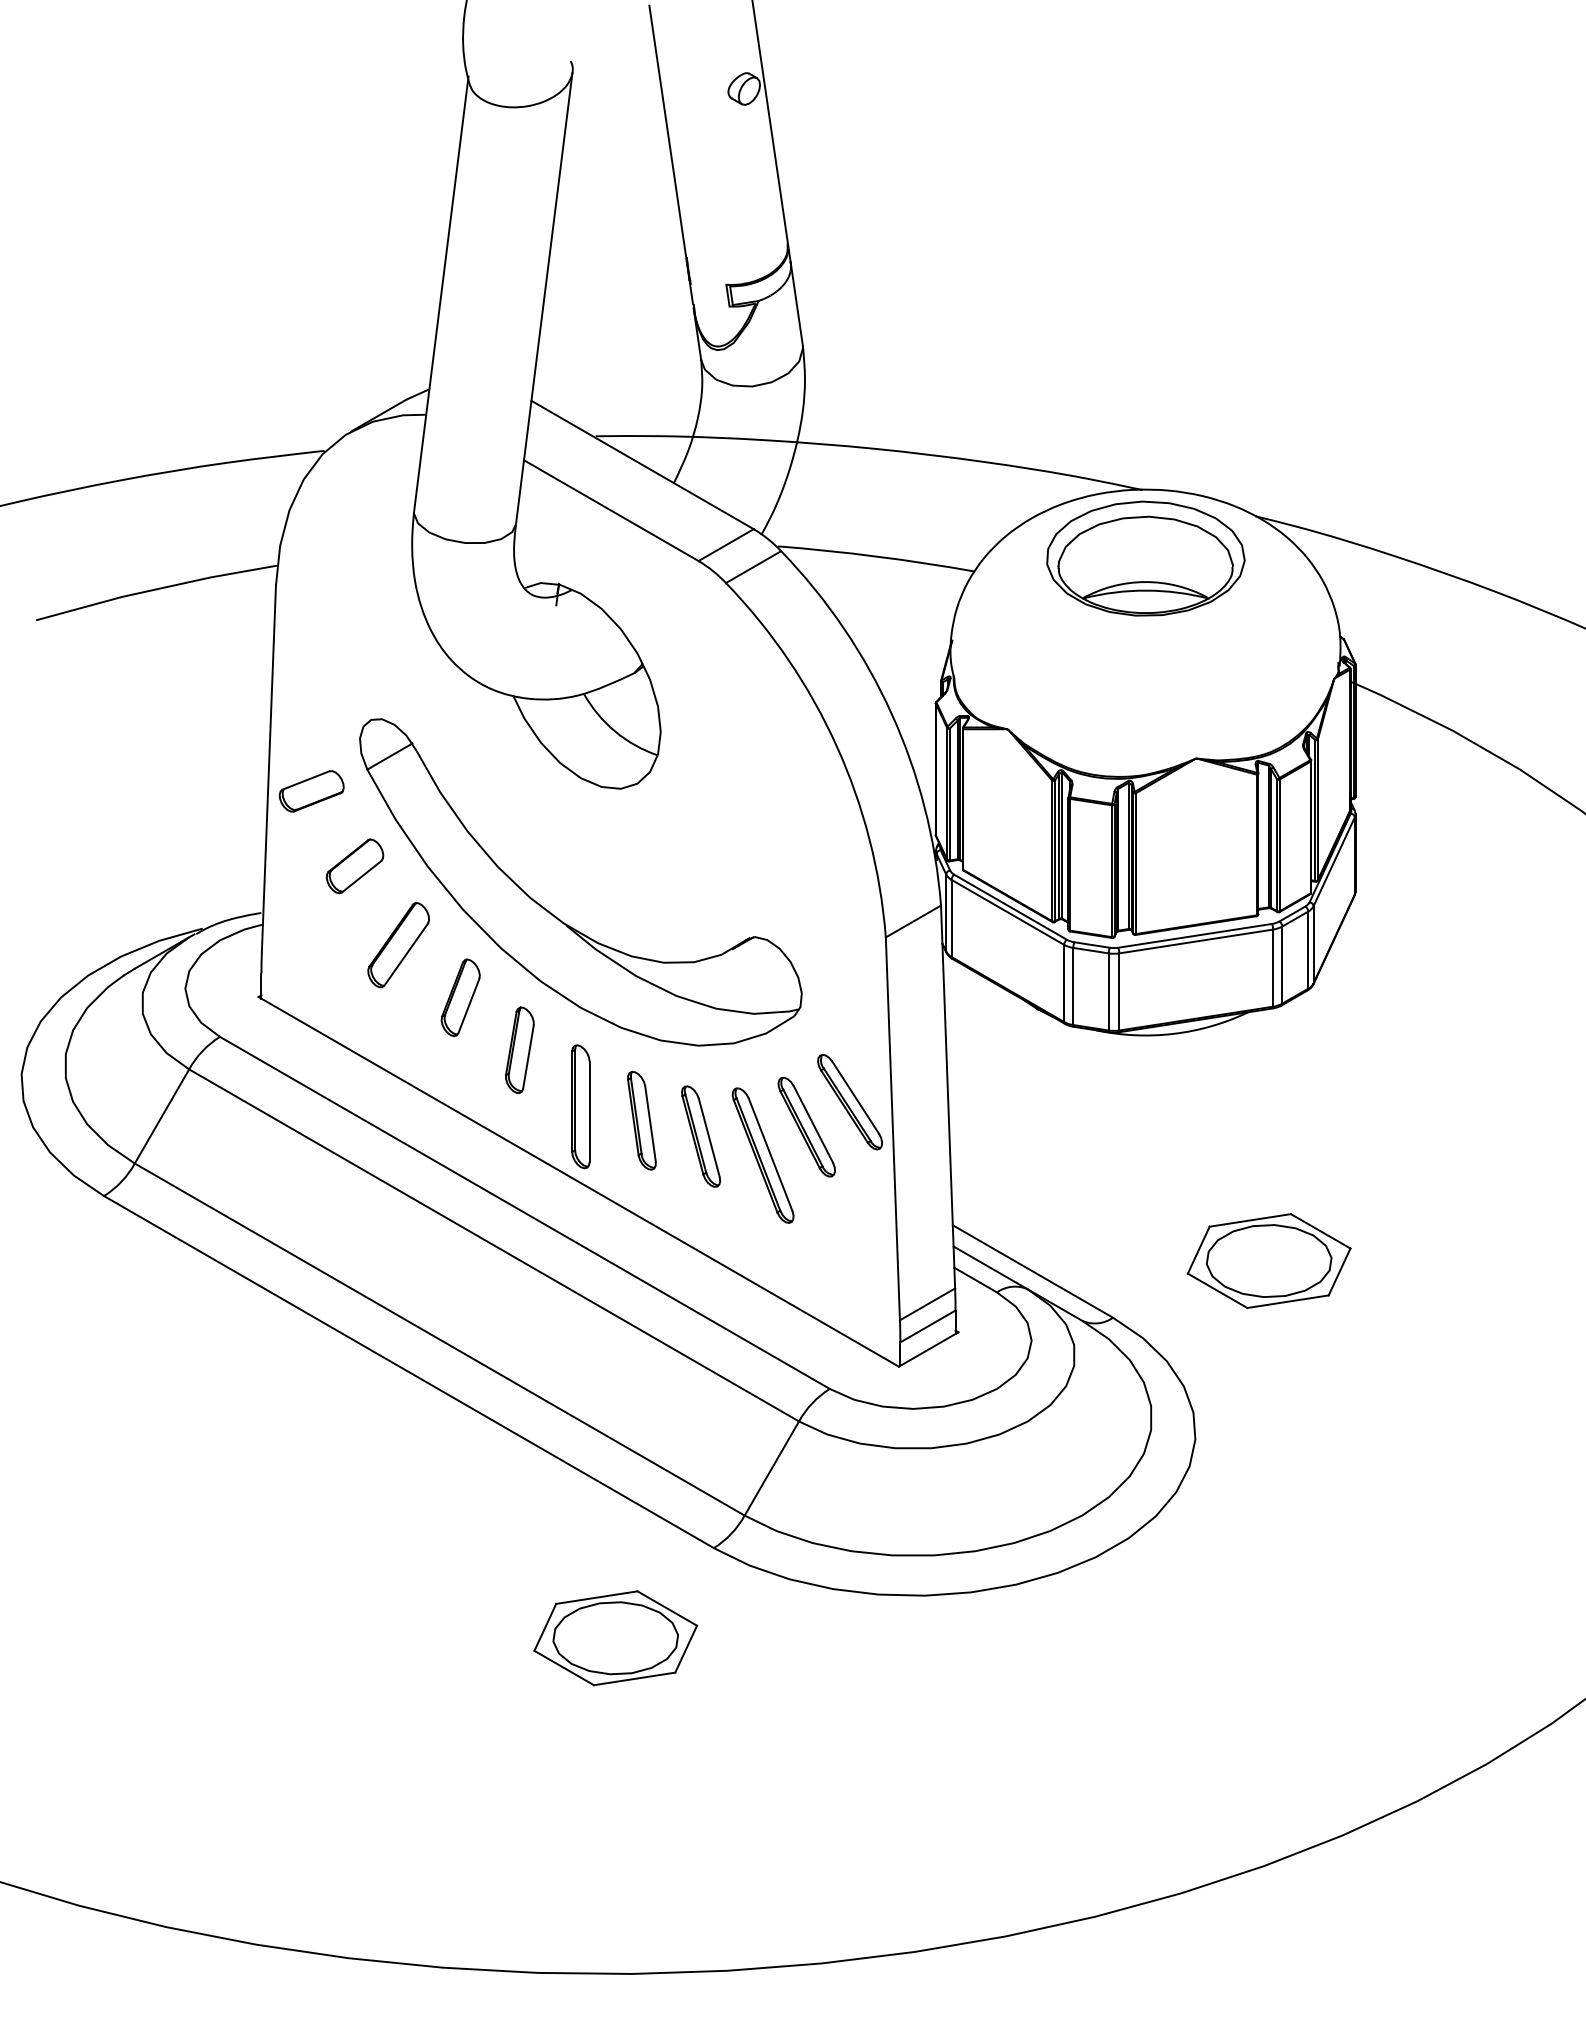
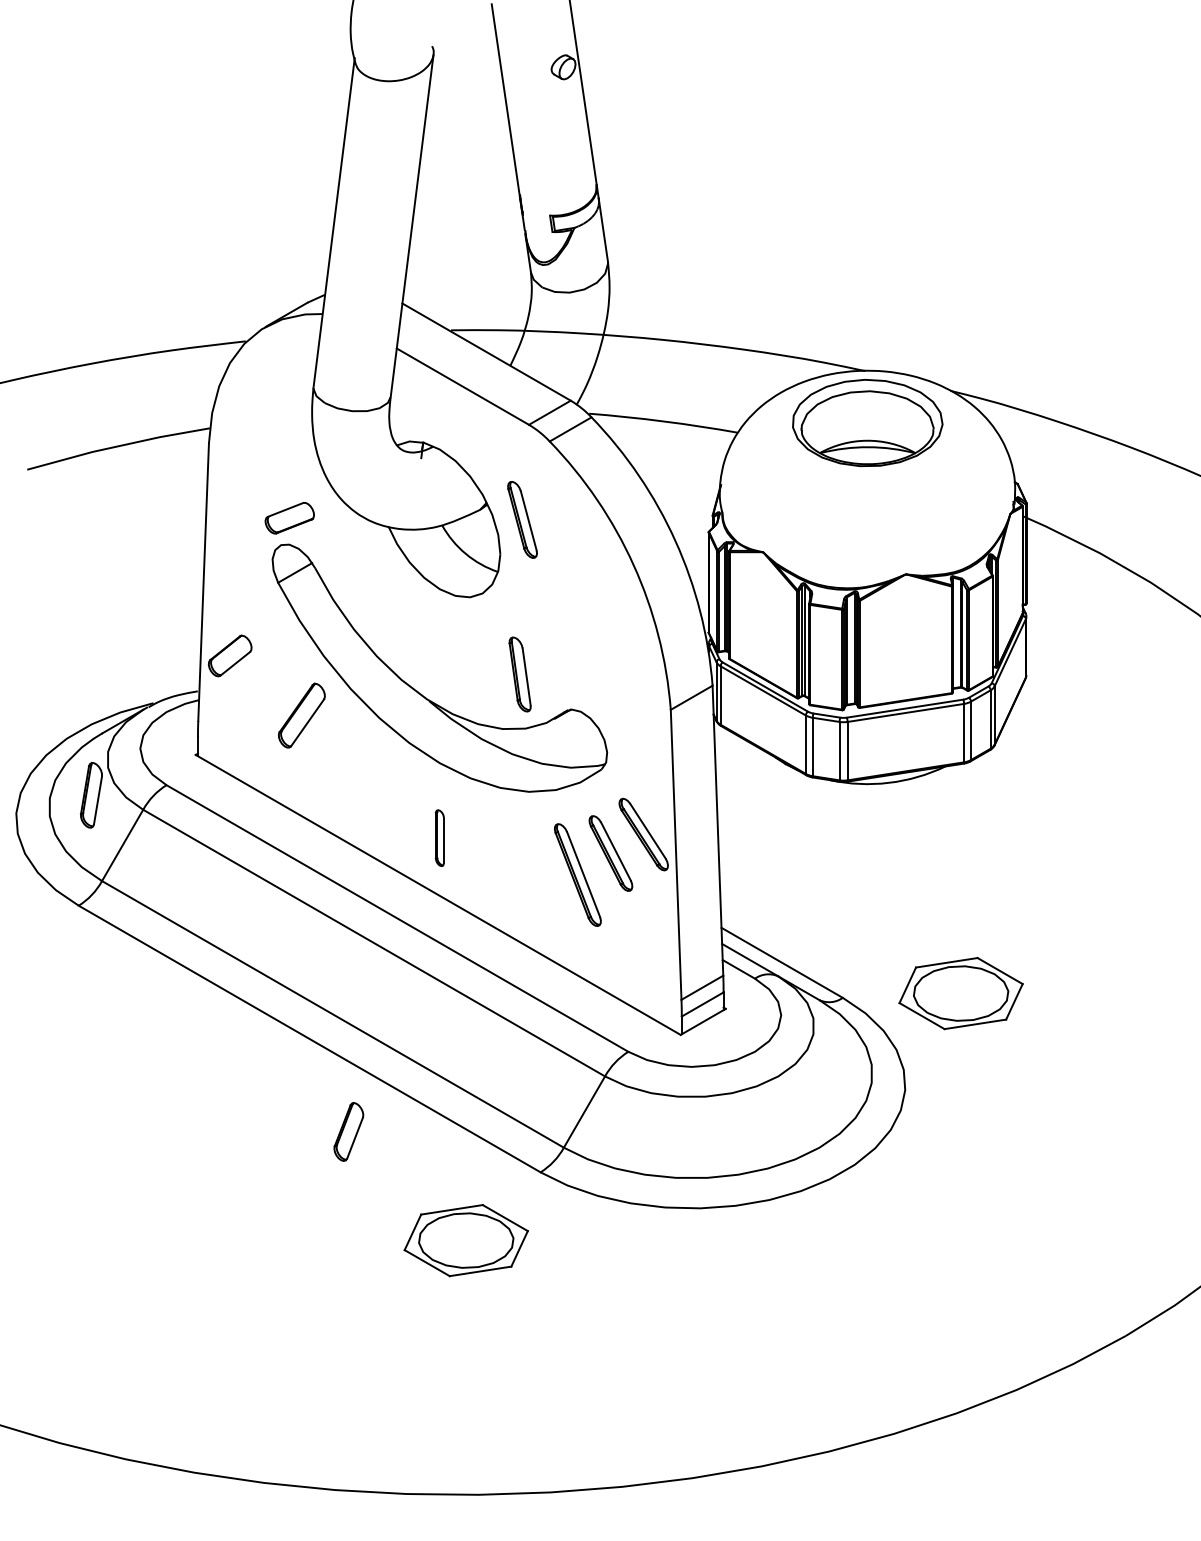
part: (311, 791) -> (289, 518), moved
part: (354, 866) -> (229, 656), moved
part: (460, 997) -> (348, 1131), moved
part: (519, 1049) -> (91, 794), moved
part: (580, 1106) -> (439, 837), size x0.6
part: (641, 1120) -> (519, 674), moved
part: (701, 1136) -> (522, 519), moved
part: (1268, 1261) -> (960, 993), moved

